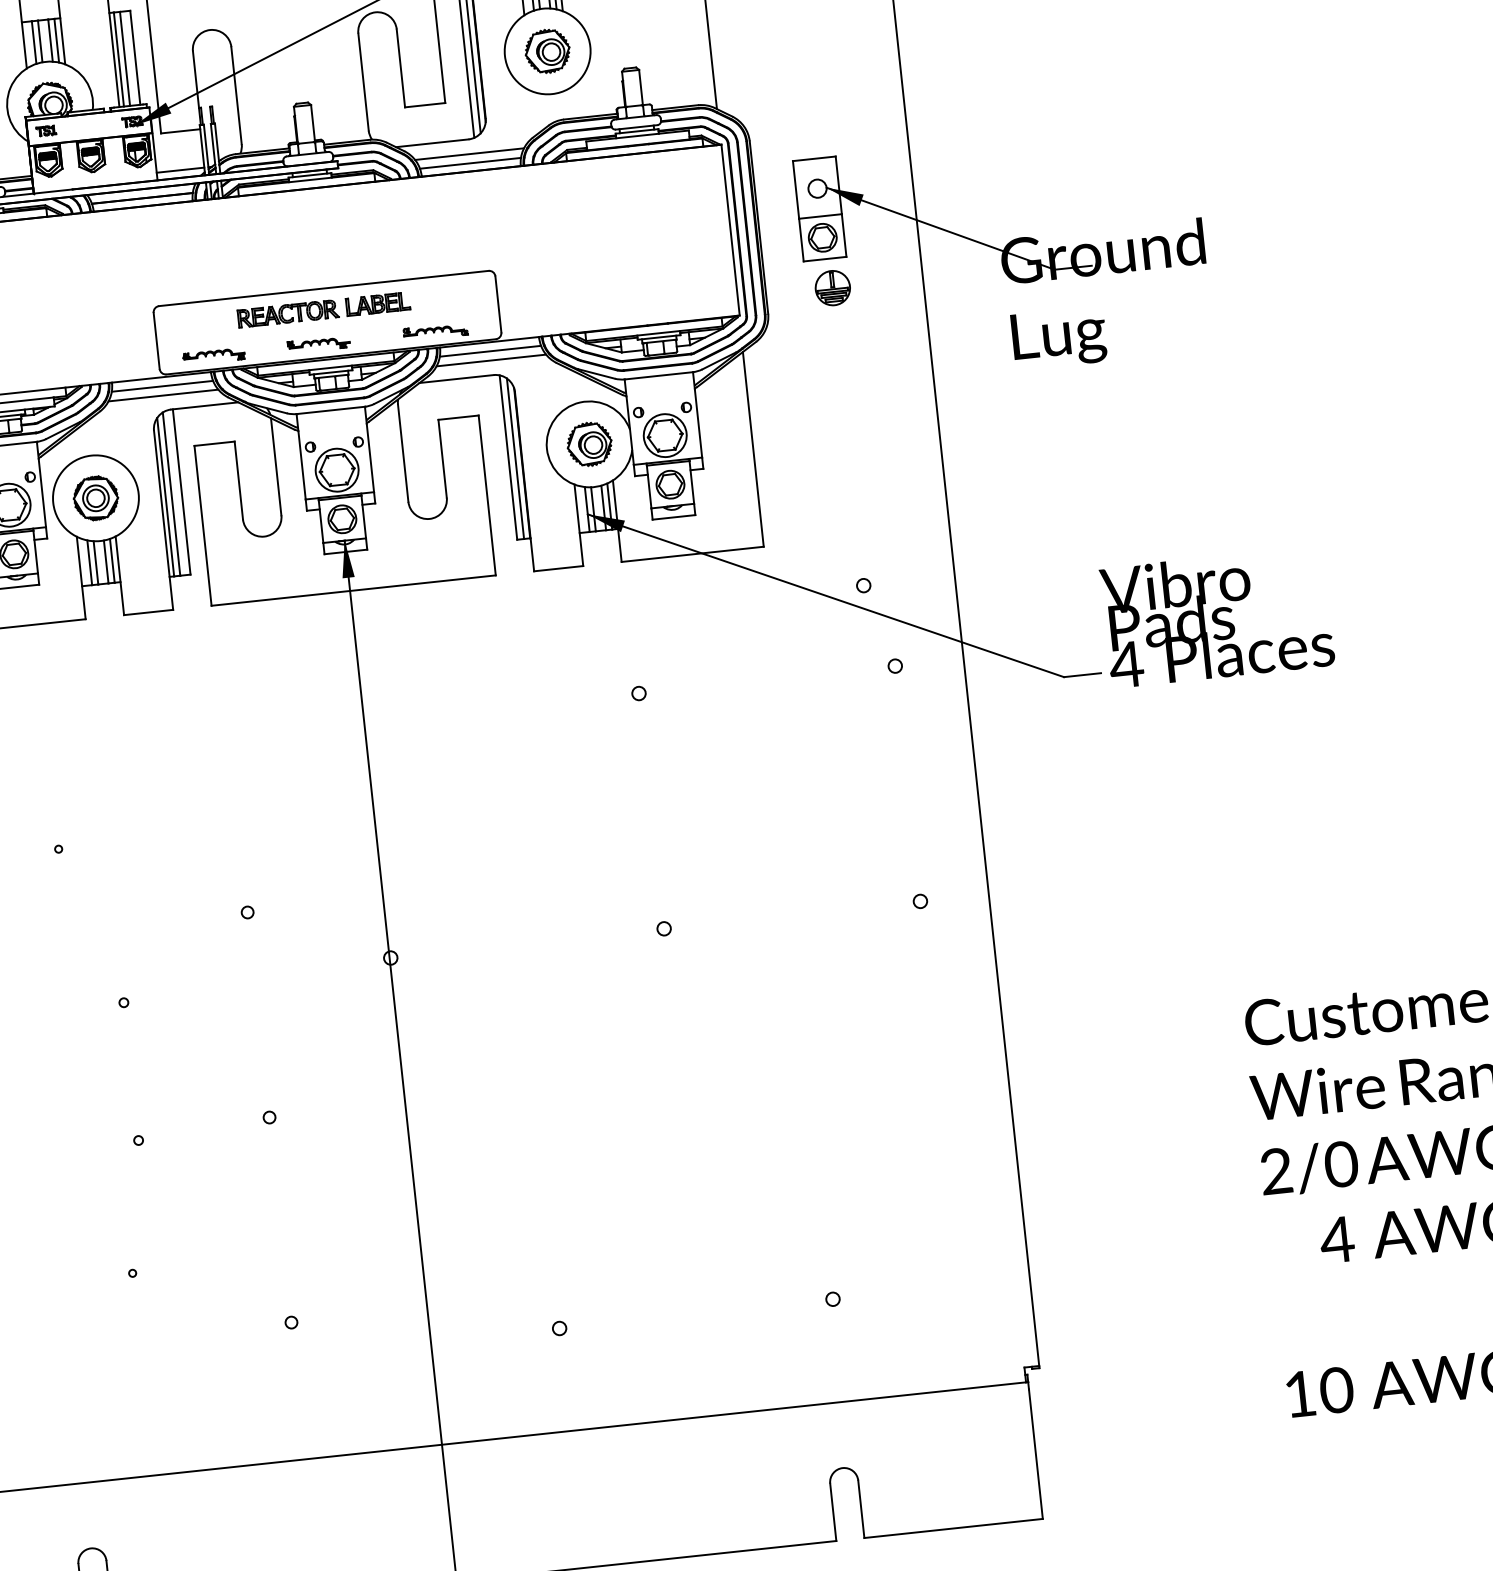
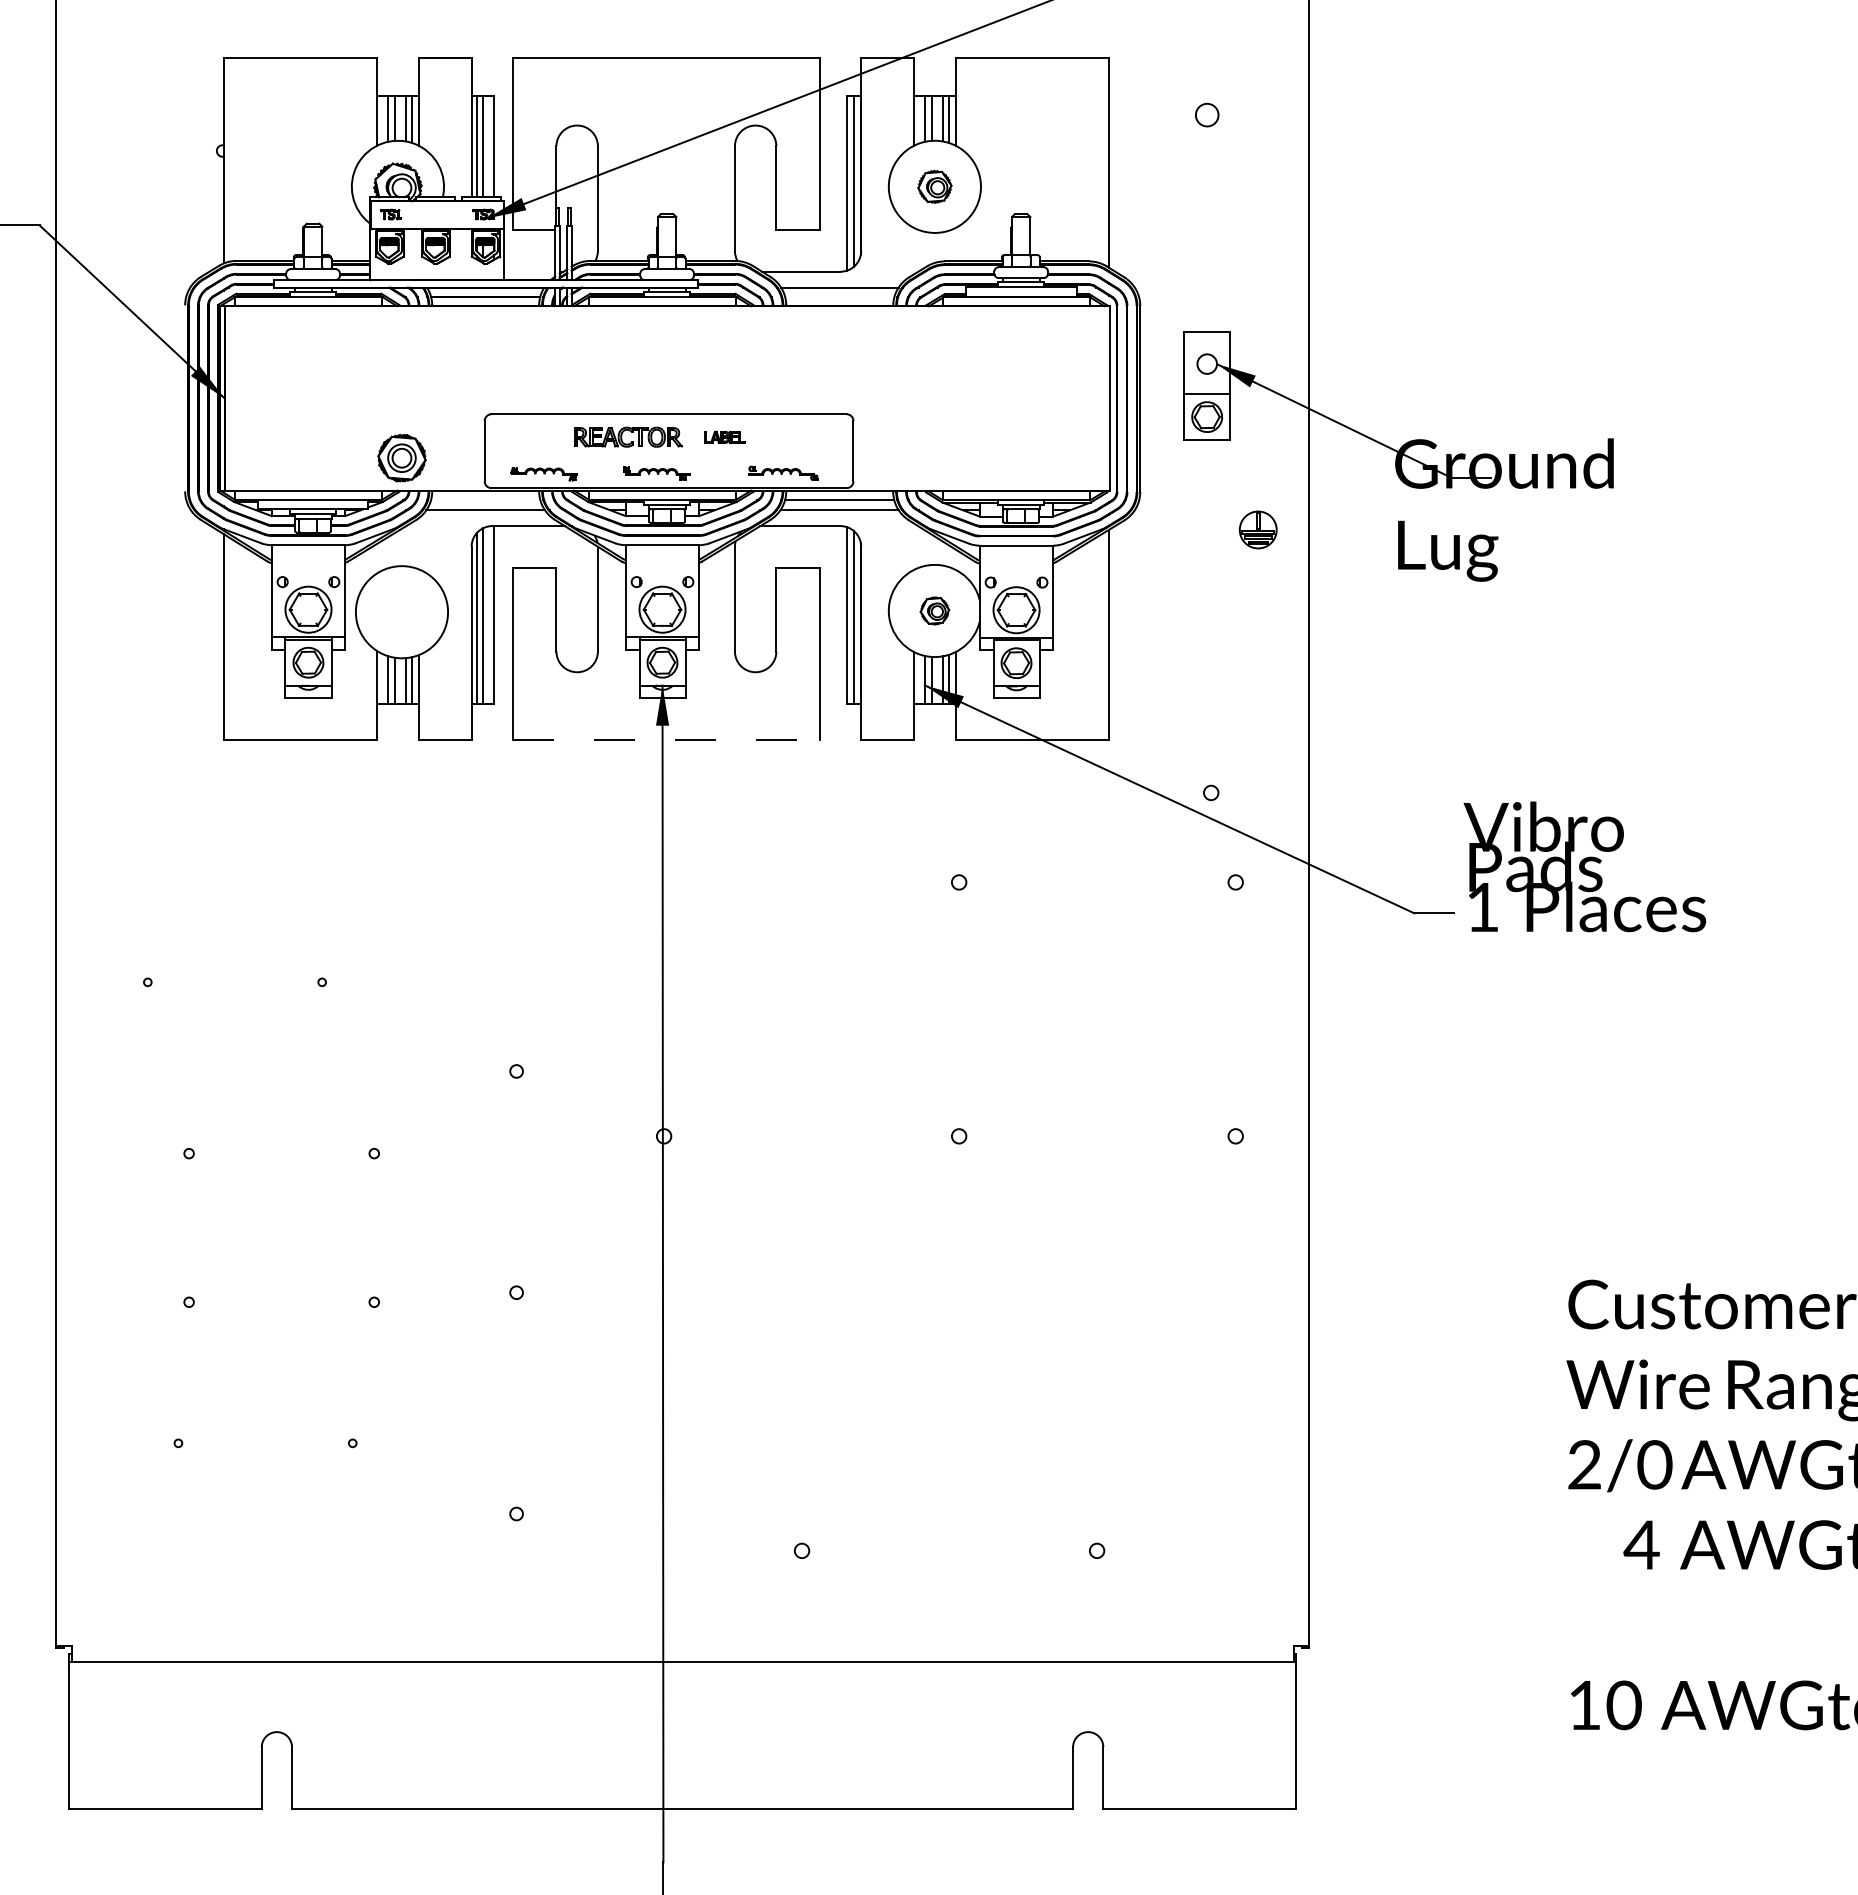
part: (547, 51) -> (934, 186), size x0.7
line: (470, 163) -> (839, 297), removed
line: (180, 169) -> (529, 271), removed
part: (832, 287) -> (1257, 529), moved
part: (377, 304) -> (724, 437), size x0.6
line: (162, 386) -> (485, 500), removed
part: (589, 443) -> (934, 610), size x0.6
part: (95, 497) -> (401, 457), moved
line: (353, 590) -> (666, 740), solid -> dashed
text: (1126, 664) -> (1482, 907), 4 -> 1

